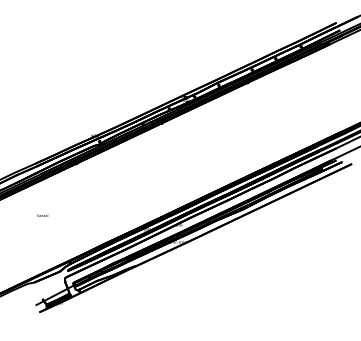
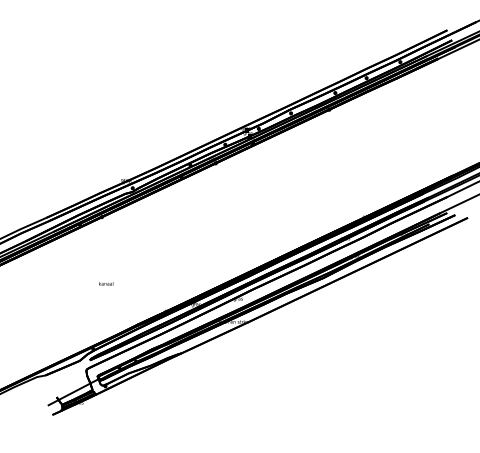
text: (42, 215) -> (105, 283), moved

